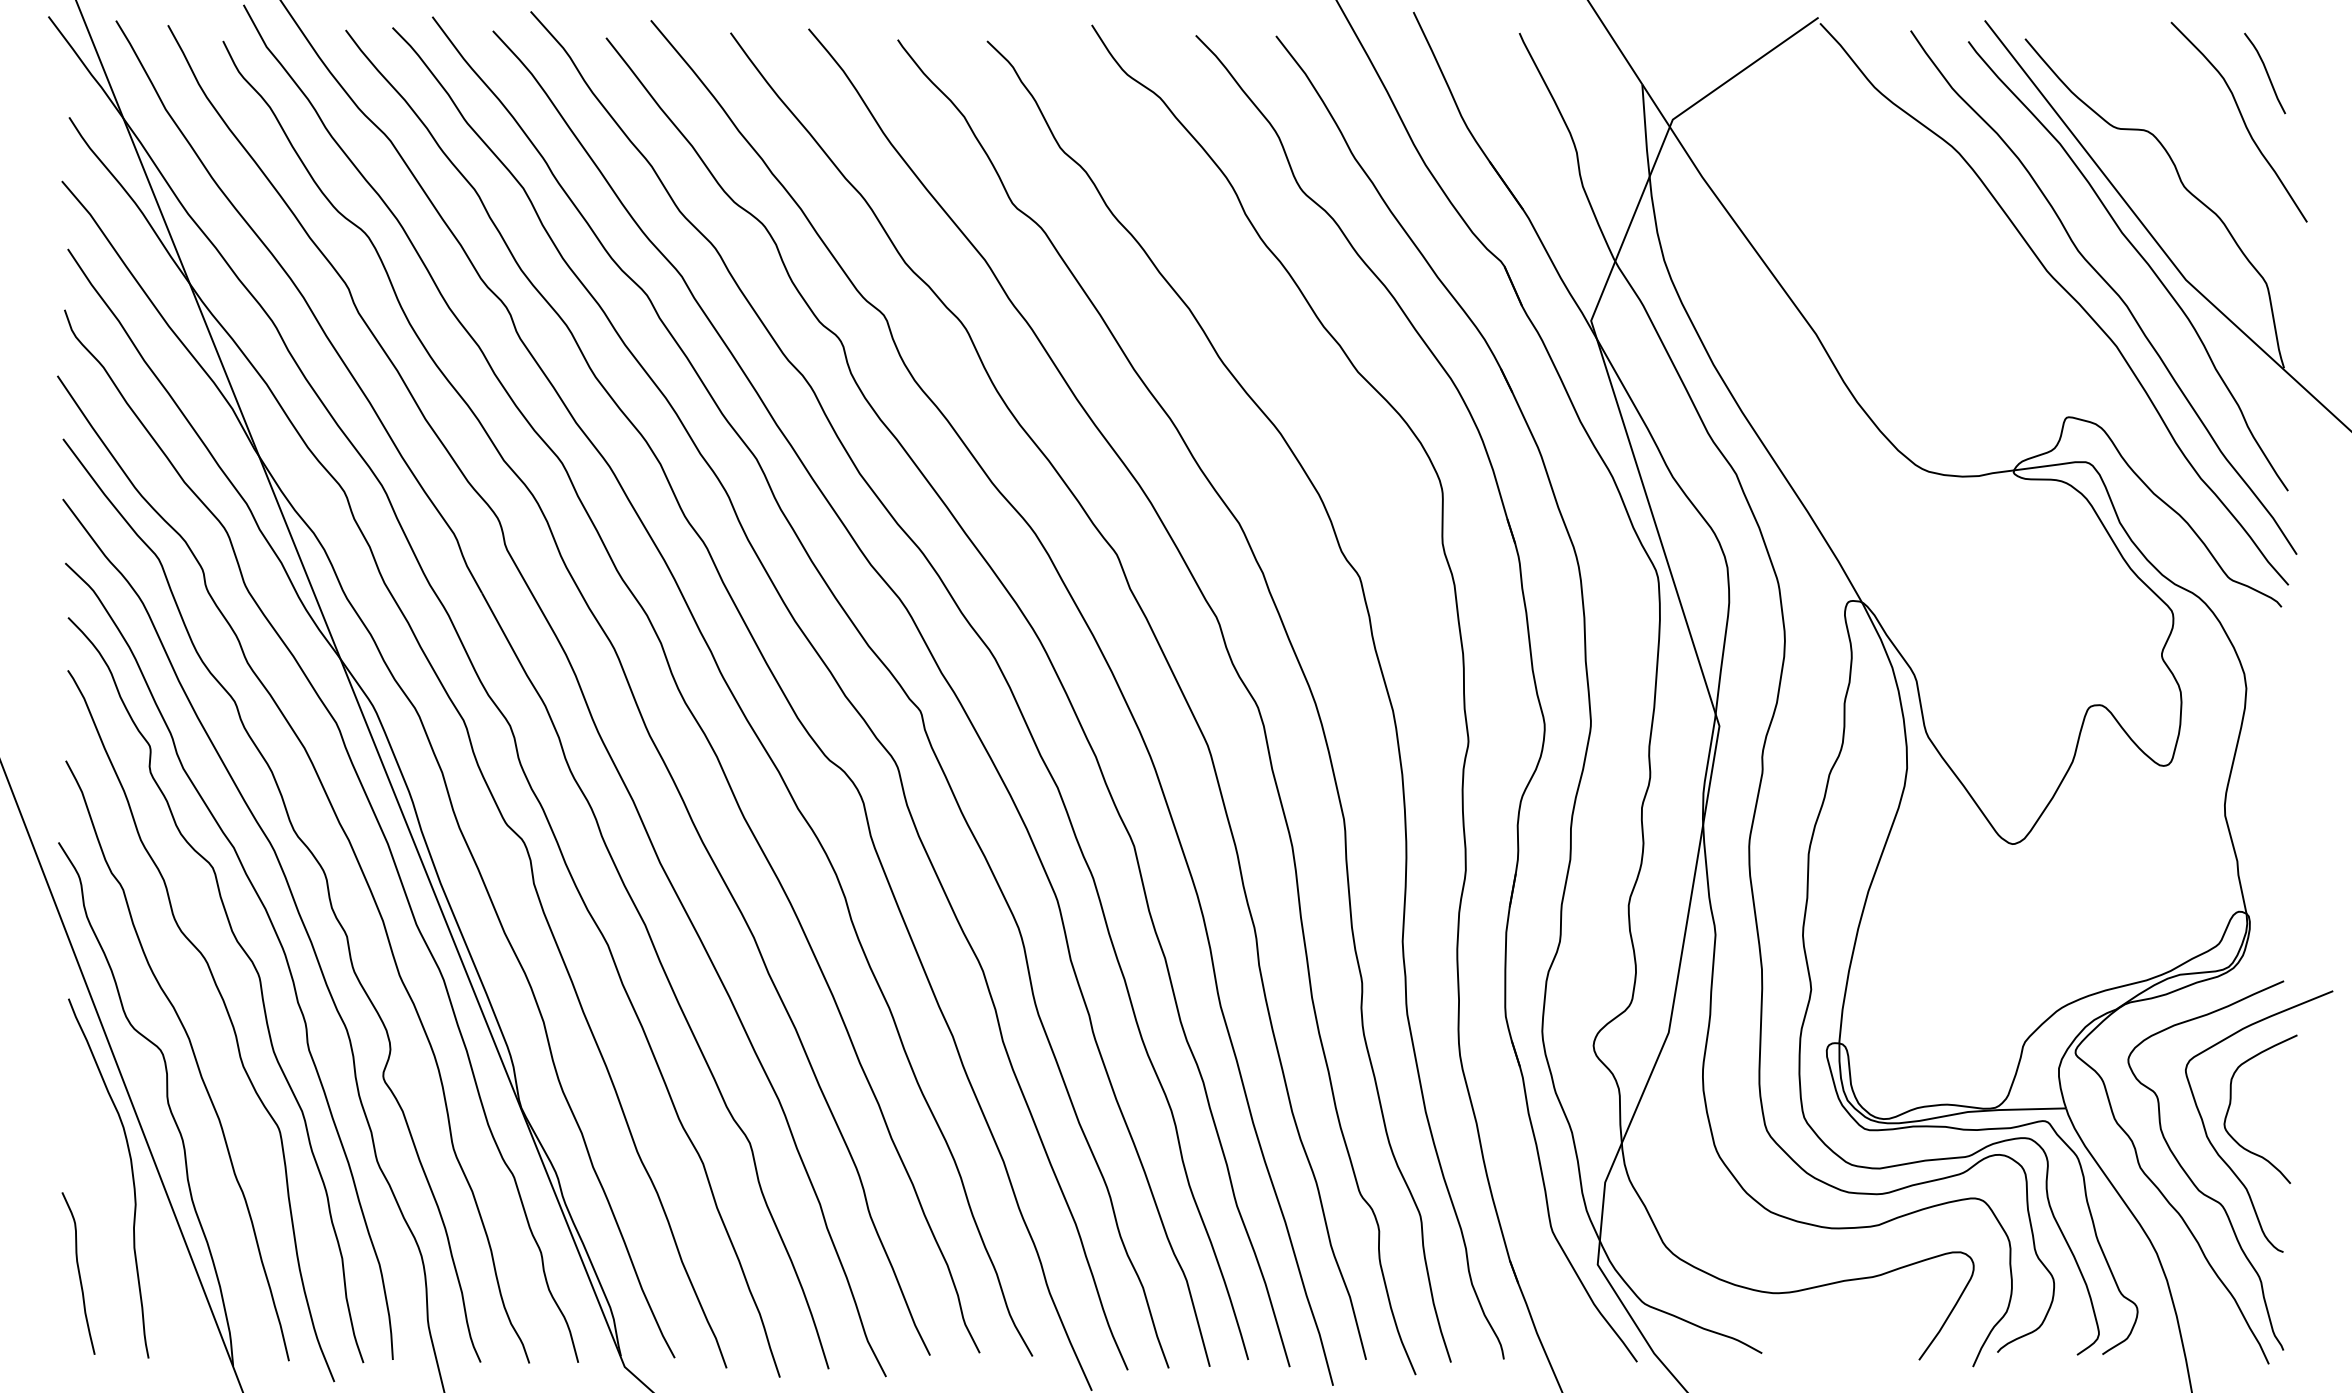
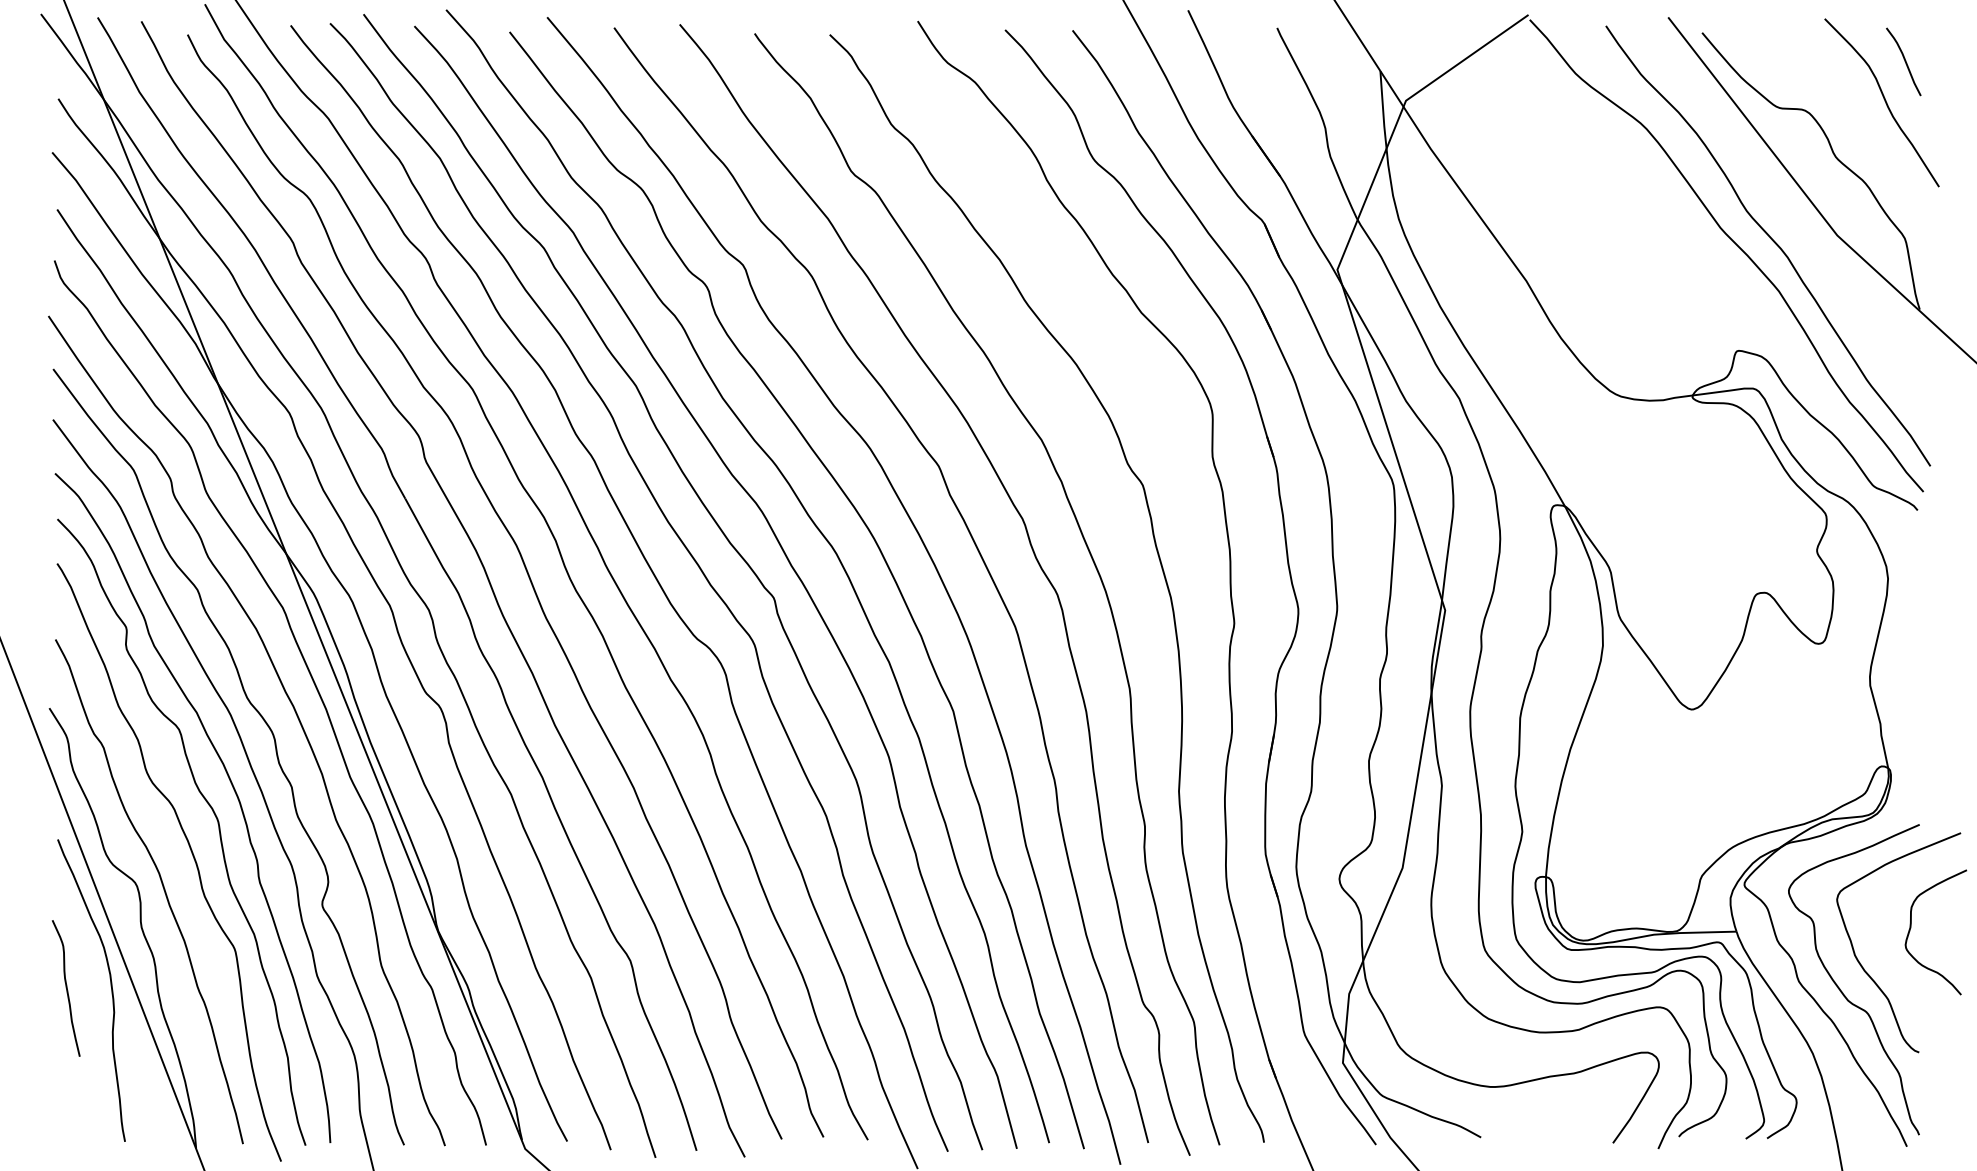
curve: (2138, 255) -> (1797, 214), removed
curve: (2231, 1104) -> (1911, 928), moved
curve: (77, 1272) -> (65, 987), moved

